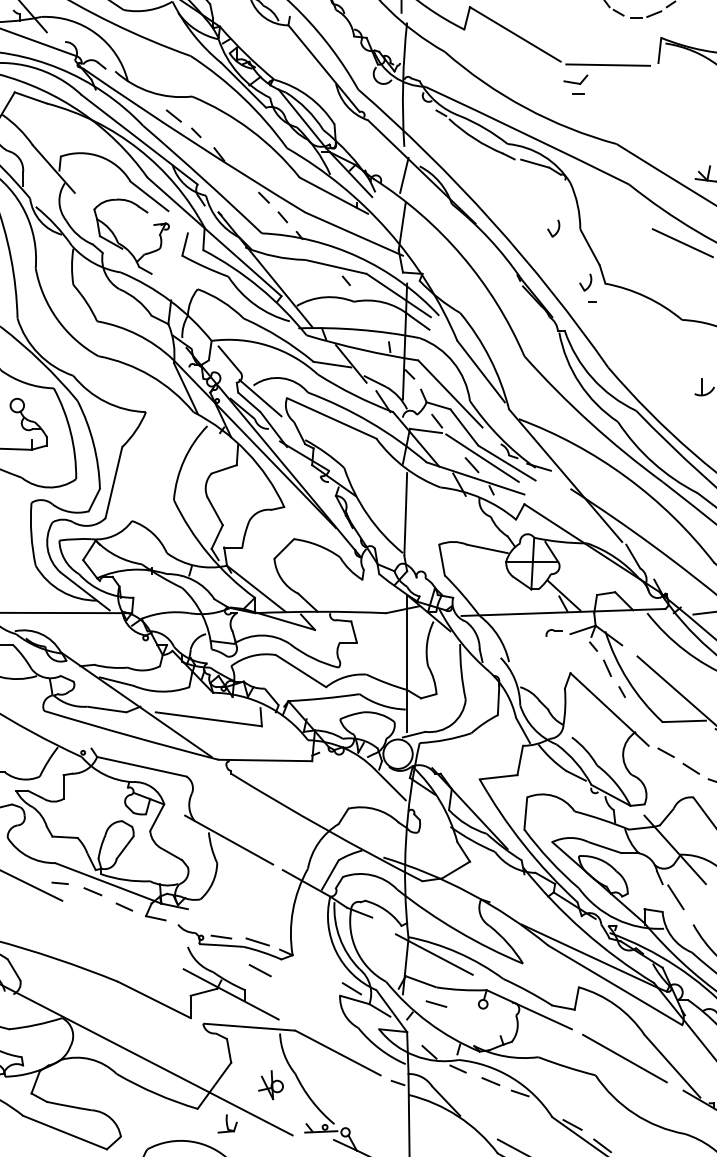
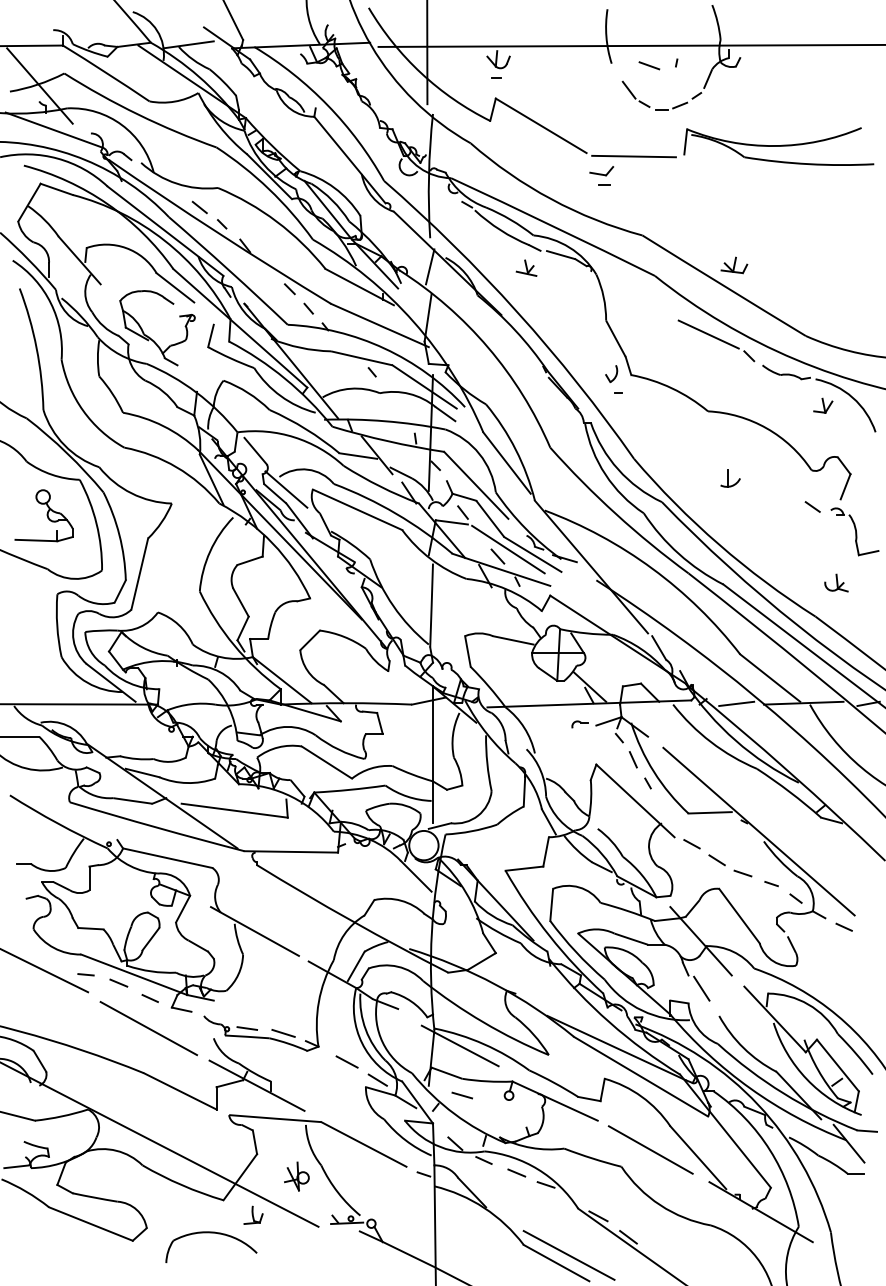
part: (500, 176) -> (526, 267), added
part: (553, 229) -> (579, 320), removed
line: (122, 937) -> (148, 1028), added
line: (259, 970) -> (346, 1061), moved

